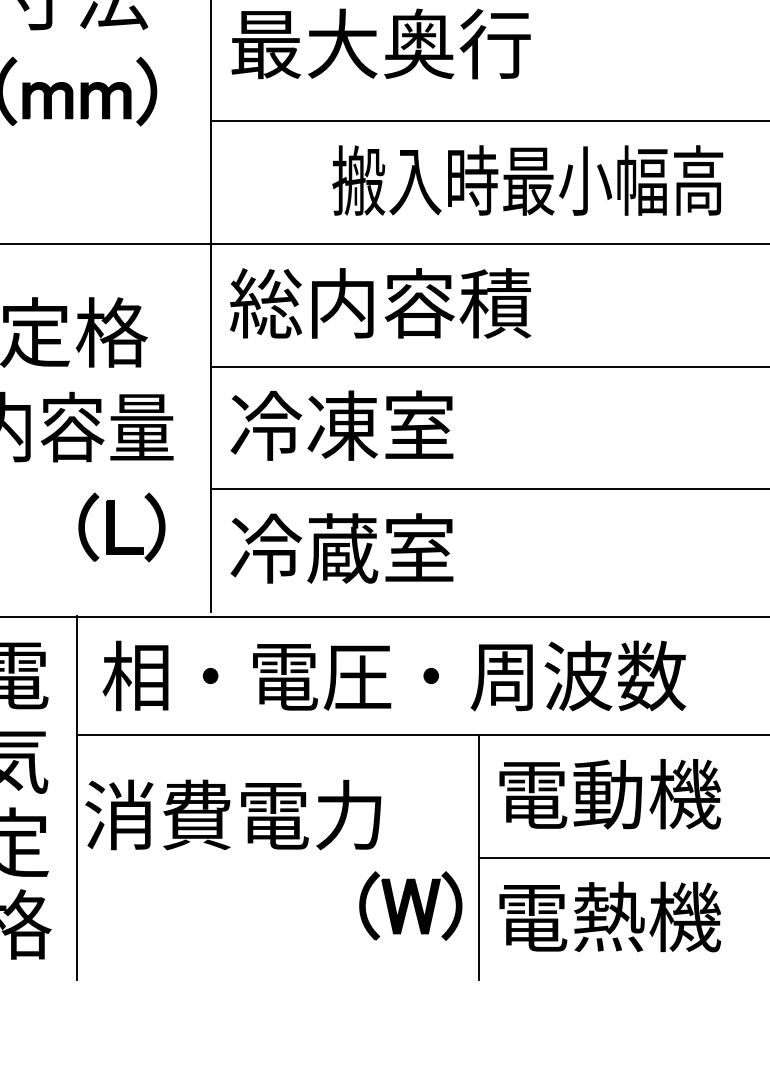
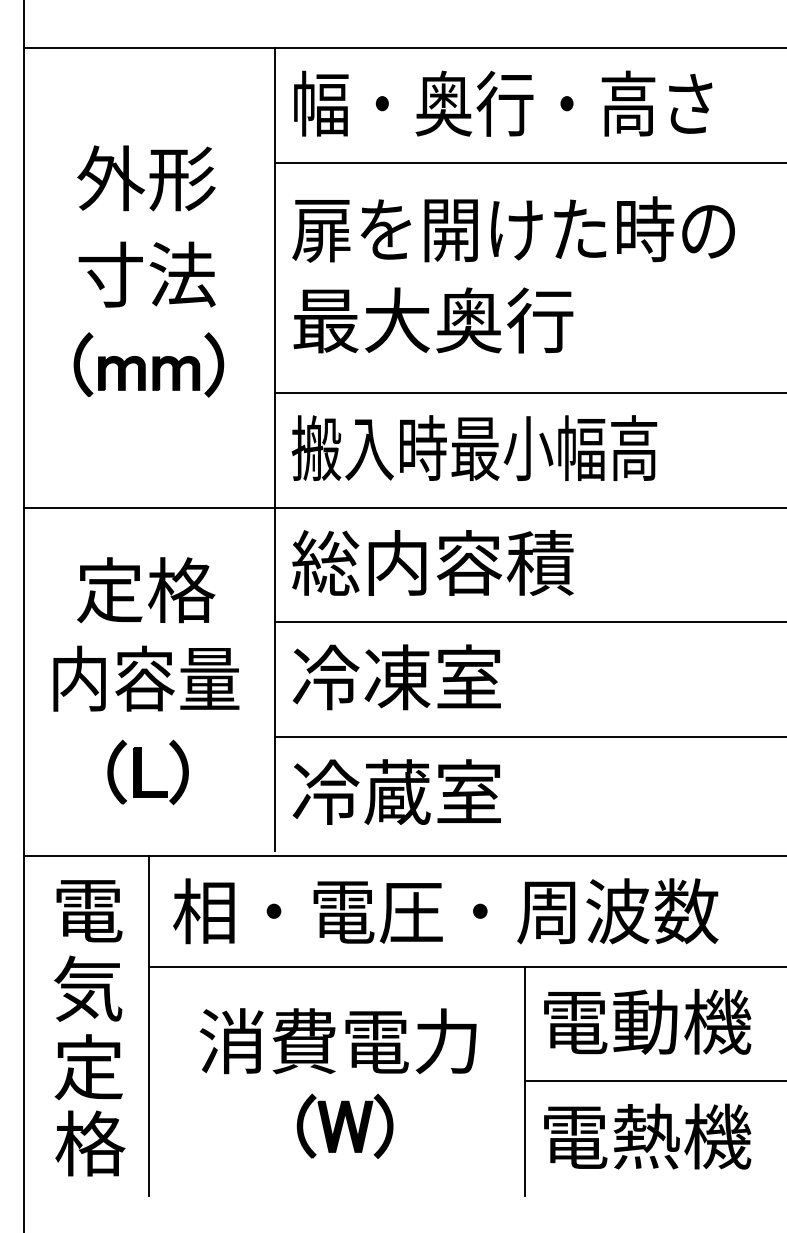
text: (527, 179) -> (474, 447), moved
part: (121, 527) -> (147, 772), moved
text: (232, 815) -> (337, 1041), moved
part: (410, 905) -> (344, 1125), moved

